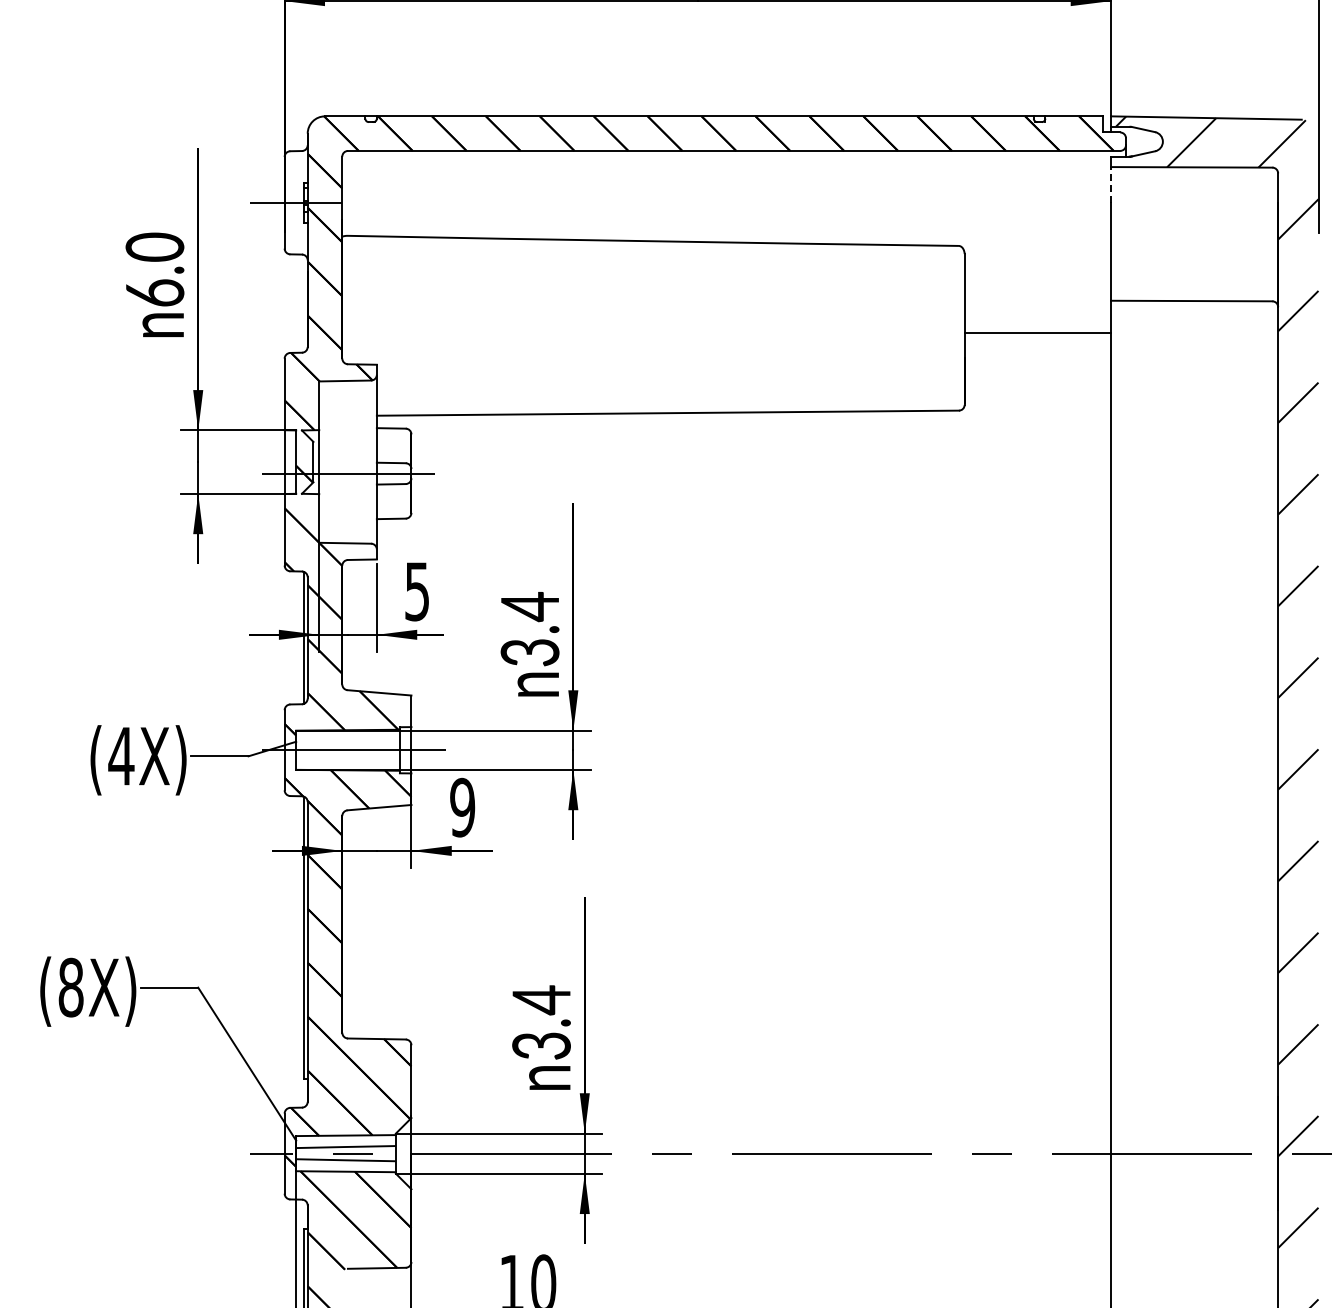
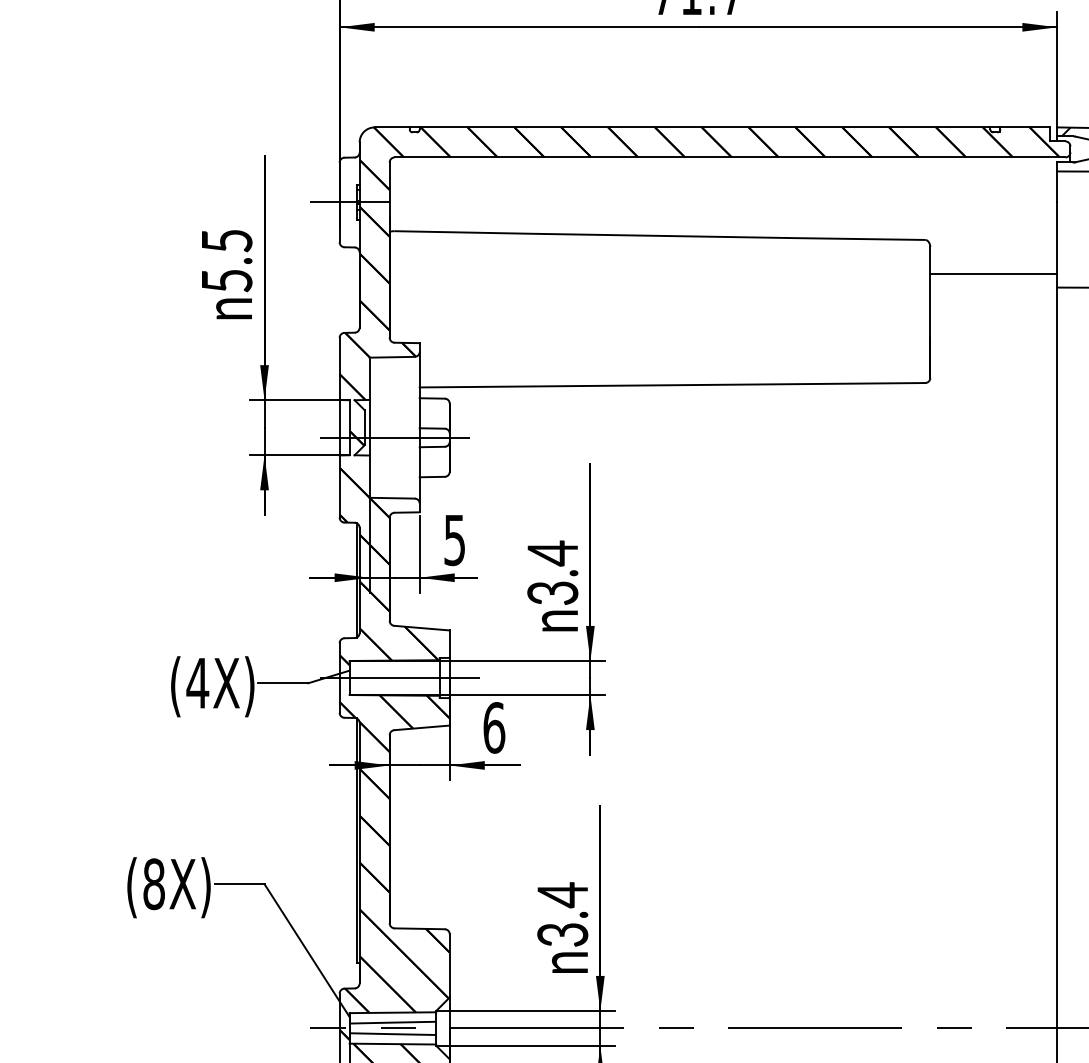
line: (1111, 184) -> (1057, 186), dashed -> solid
text: (154, 269) -> (226, 260), 6.0 -> 5.5
line: (1037, 332) -> (993, 273), moved
text: (462, 807) -> (494, 727), 9 -> 6

